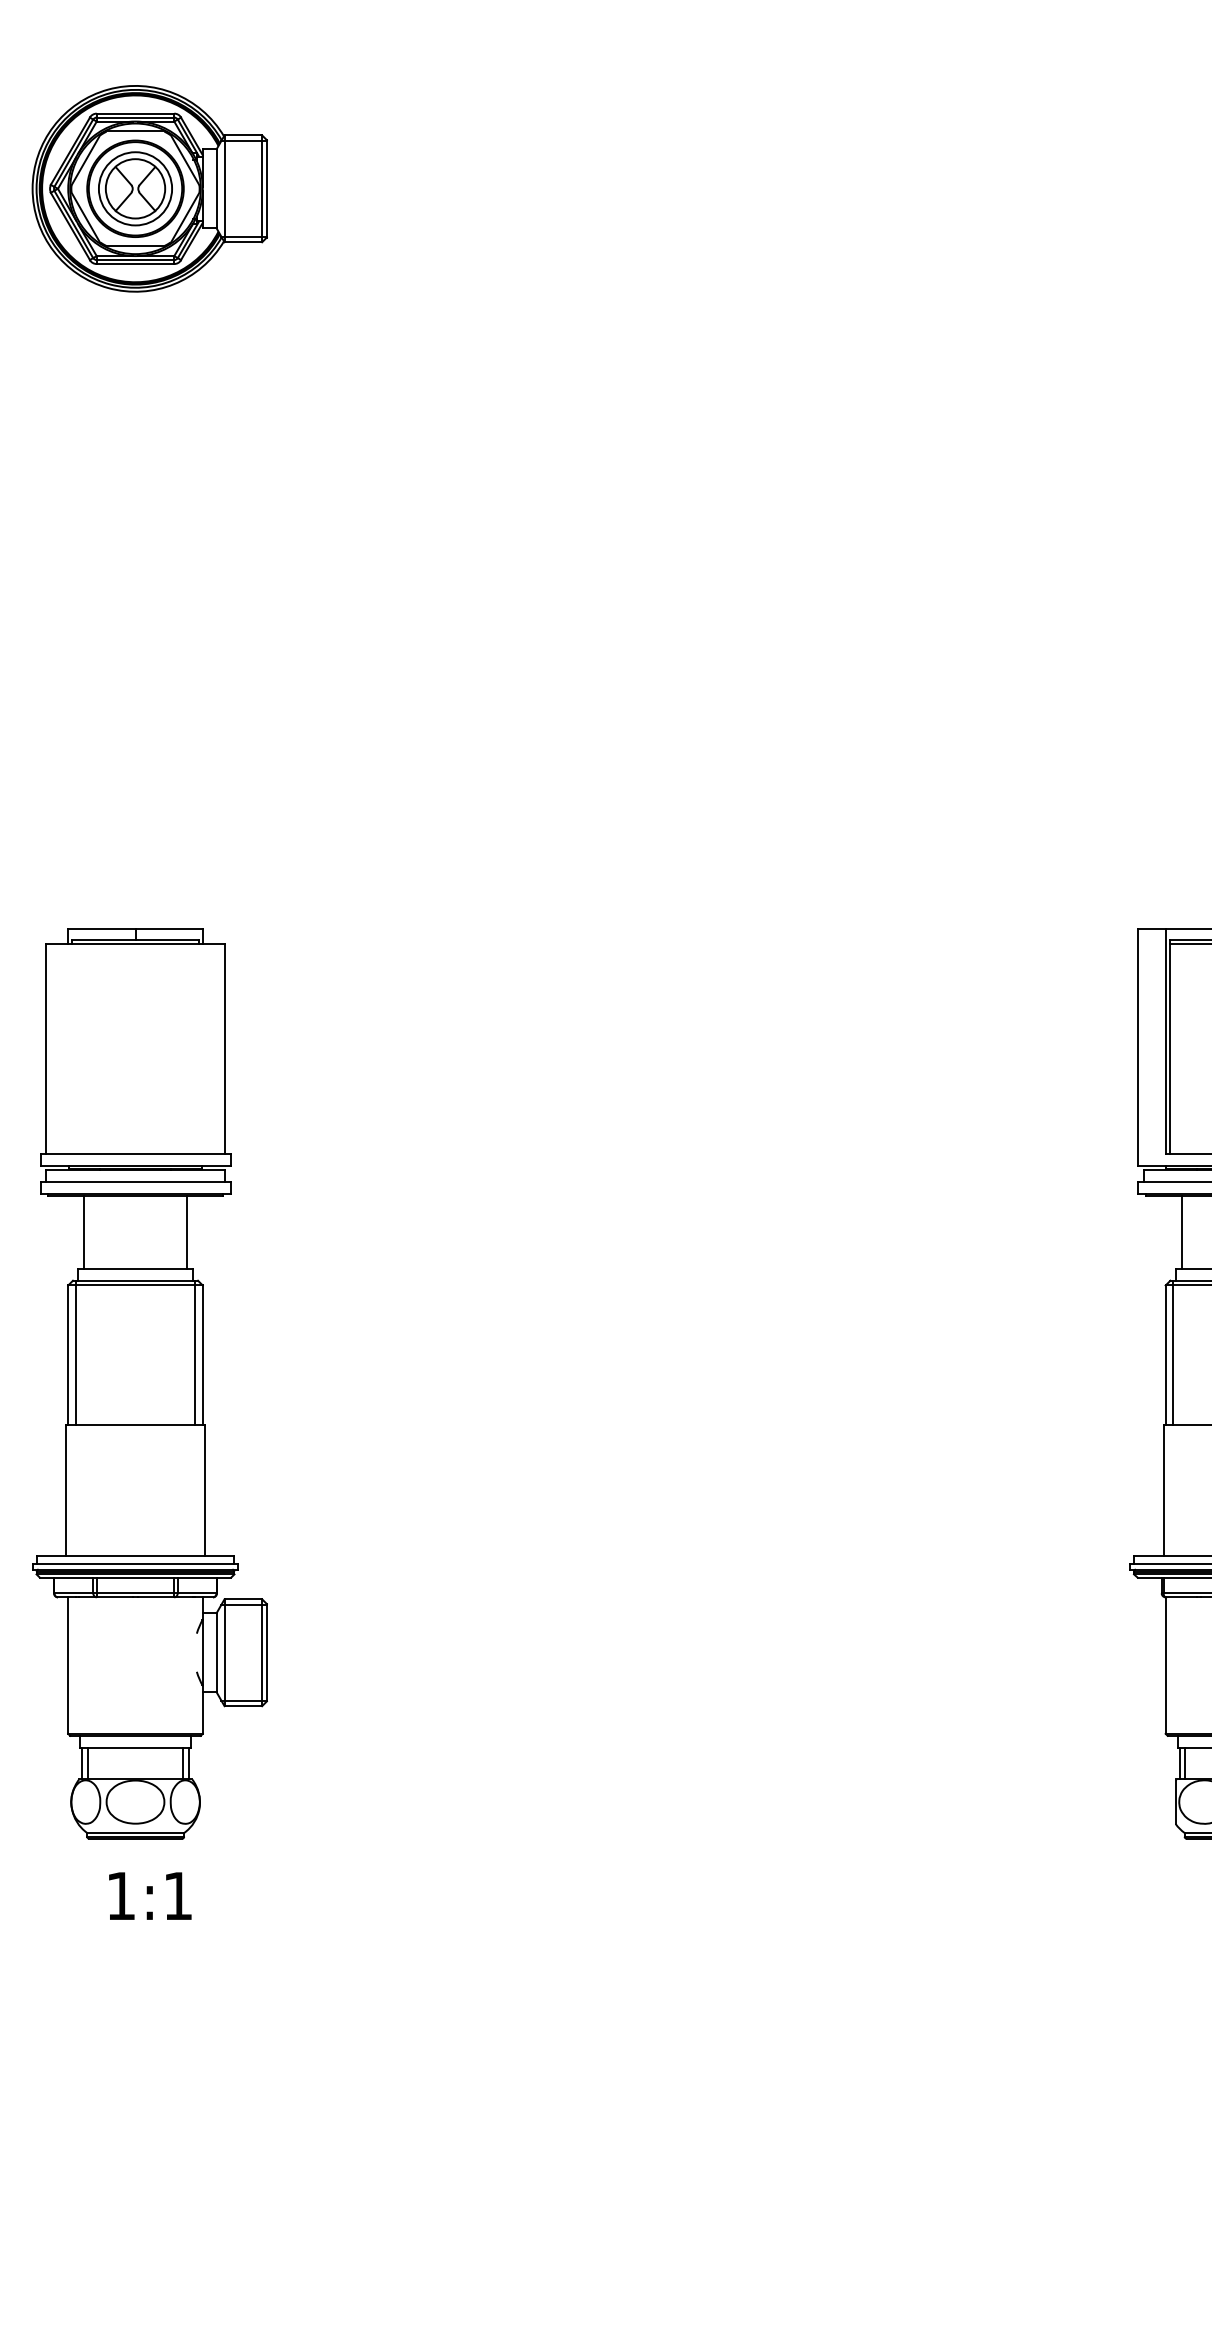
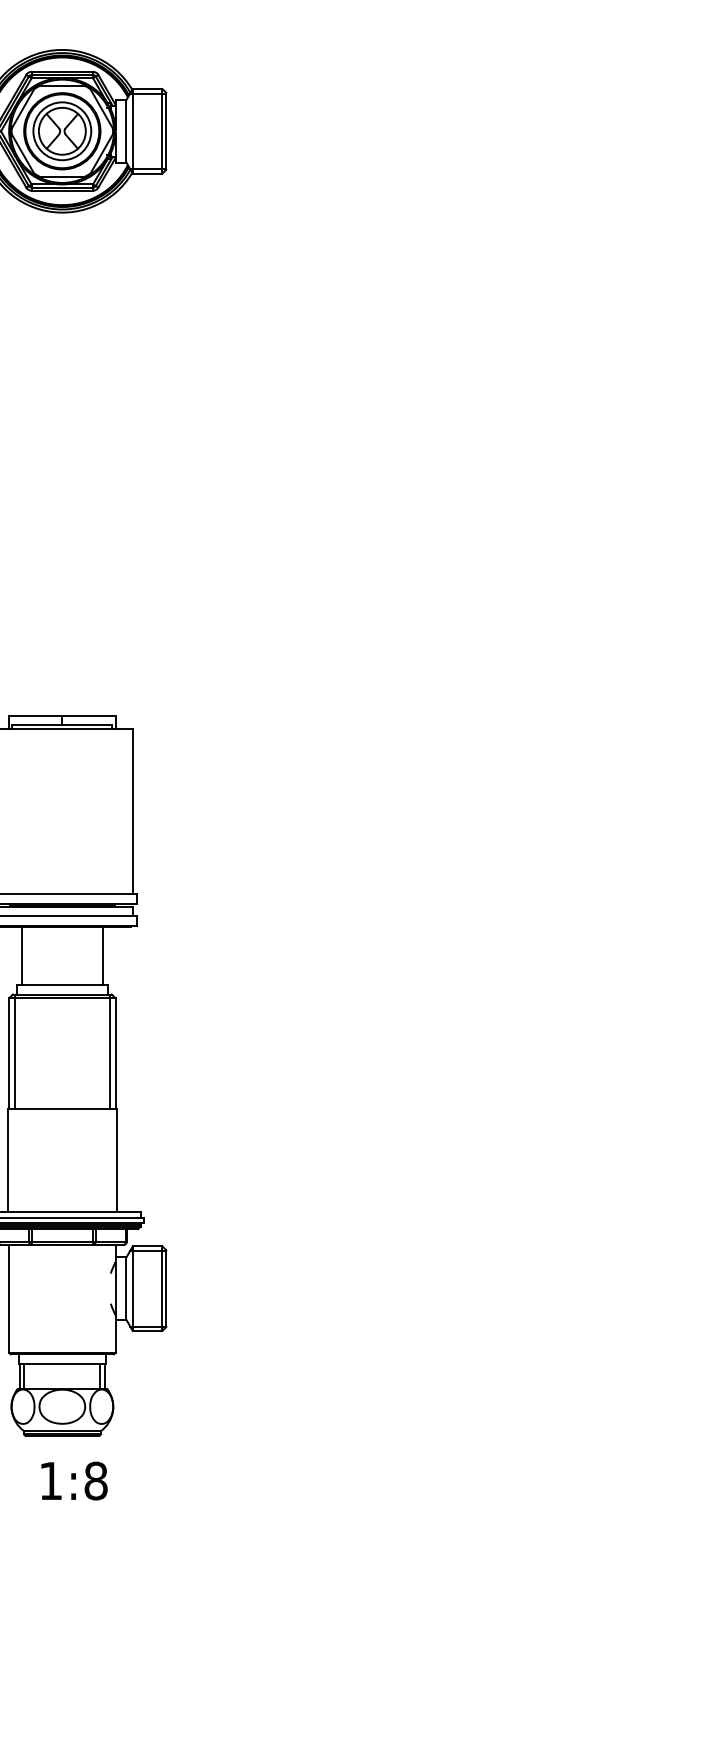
text: (177, 1895) -> (95, 1480), 1:1 -> 1:8

